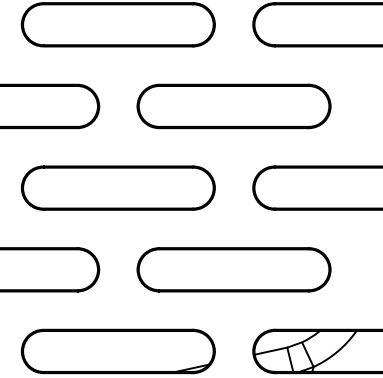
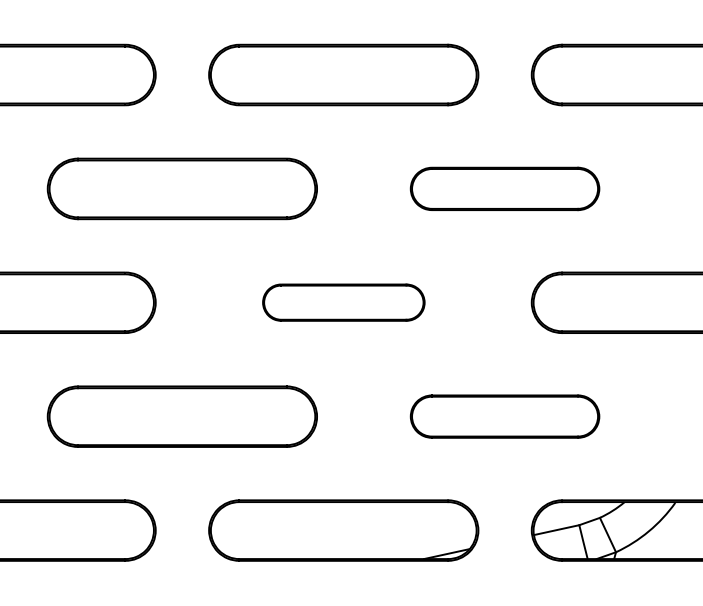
part: (233, 106) -> (504, 188), size x0.7
part: (118, 187) -> (343, 302), size x0.6
part: (233, 269) -> (504, 416), size x0.7

